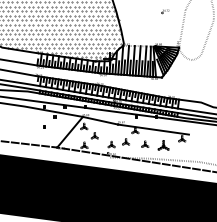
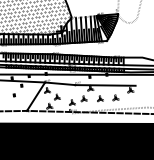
part: (163, 145) -> (115, 97), size x0.62

